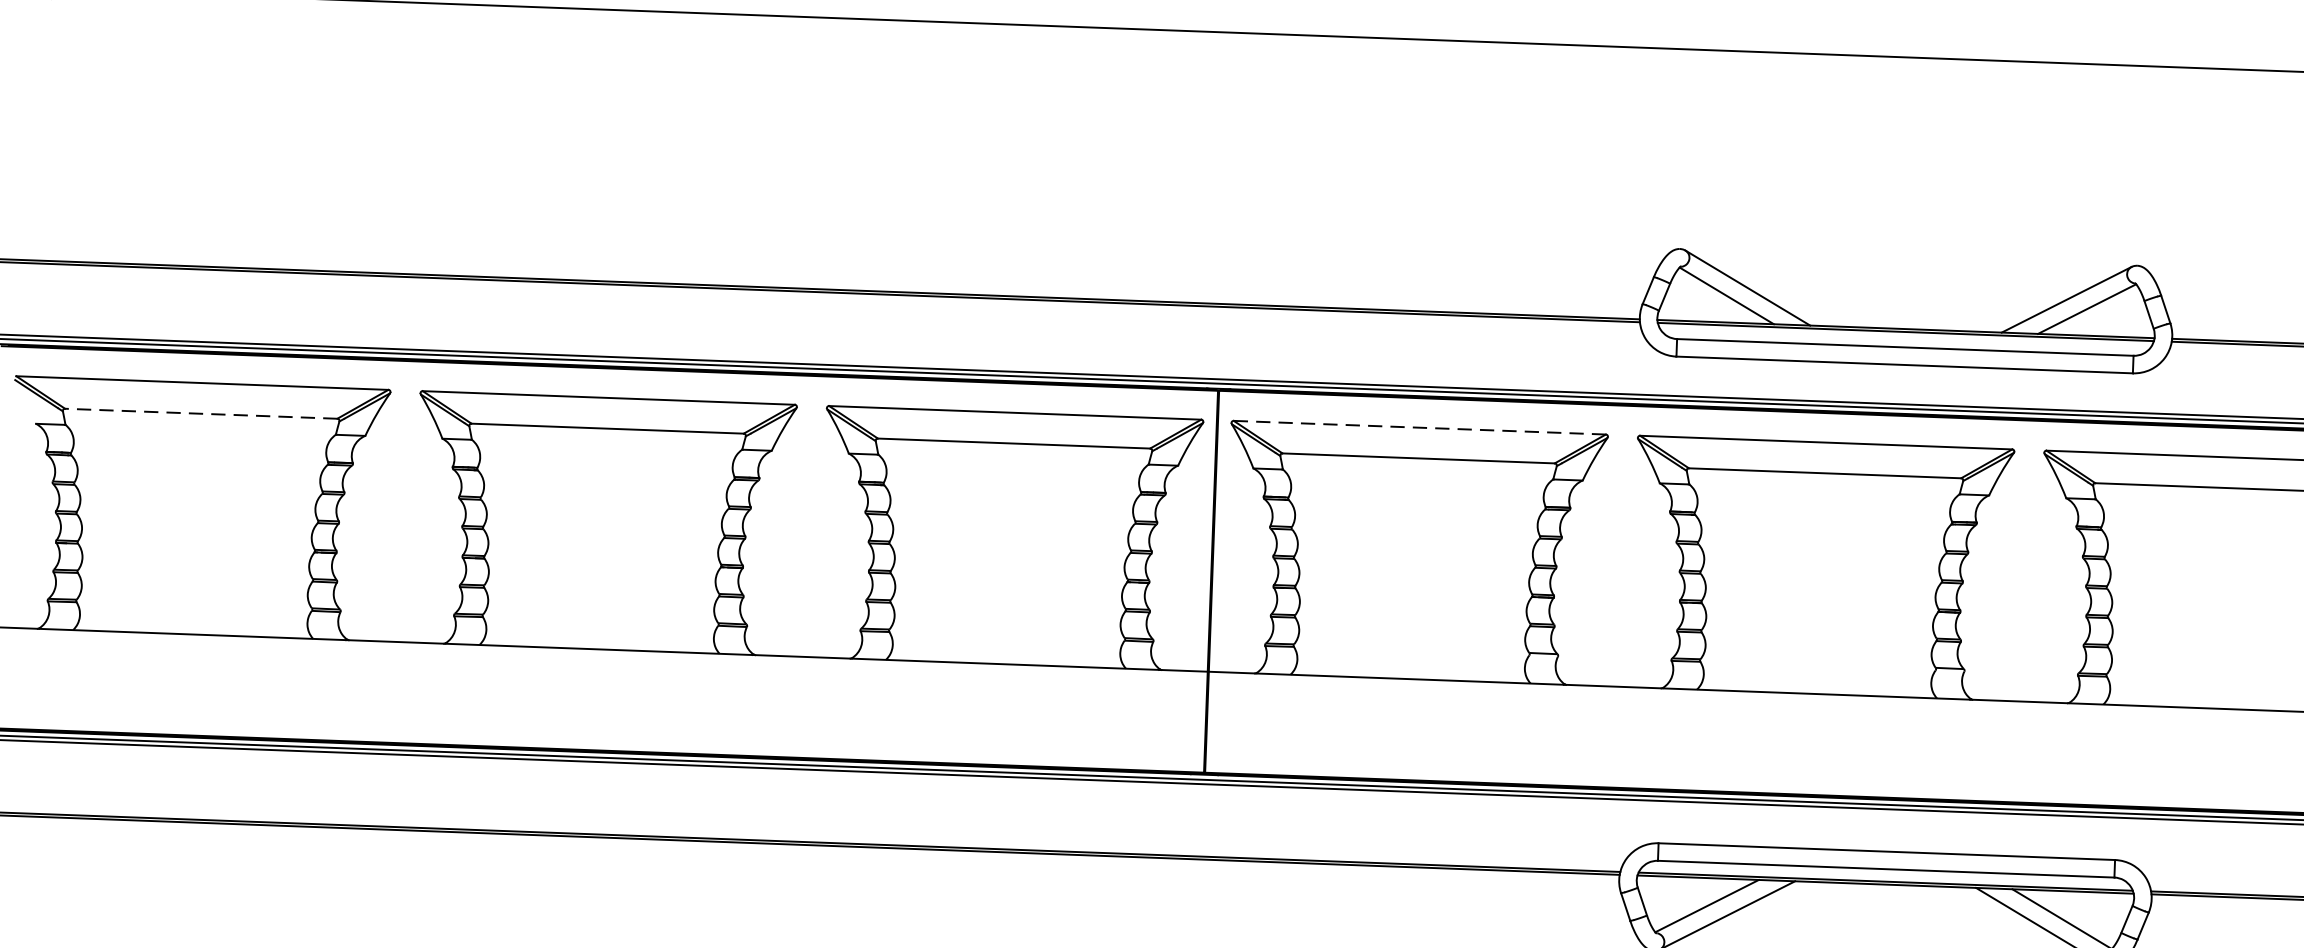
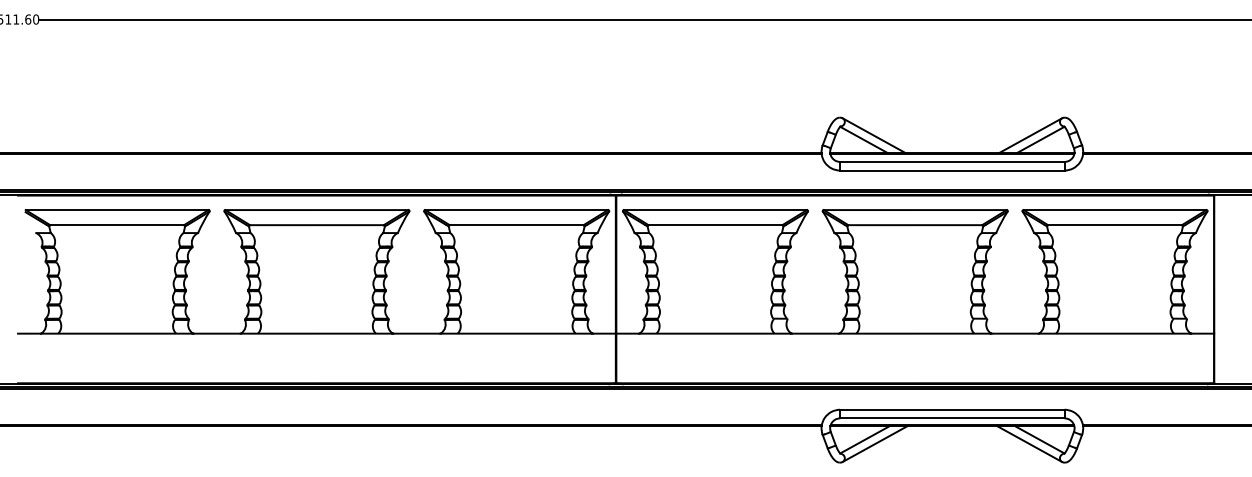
line: (201, 414) -> (117, 225), dashed -> solid
line: (1421, 428) -> (716, 210), dashed -> solid

